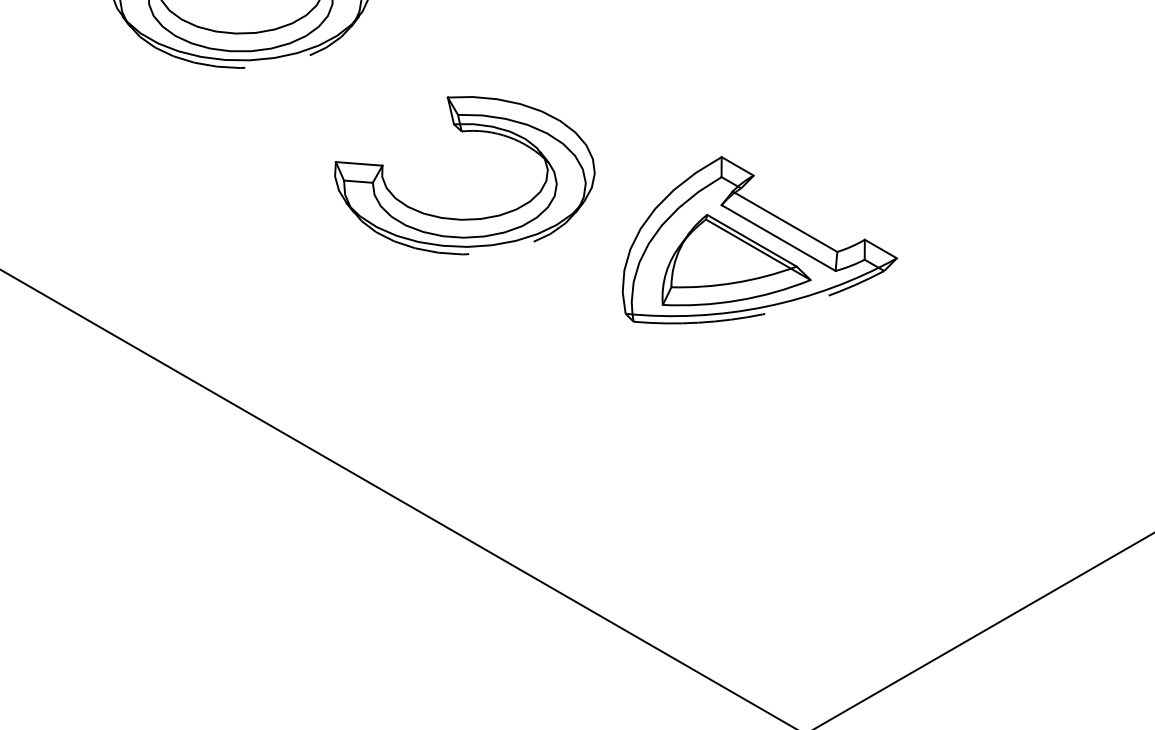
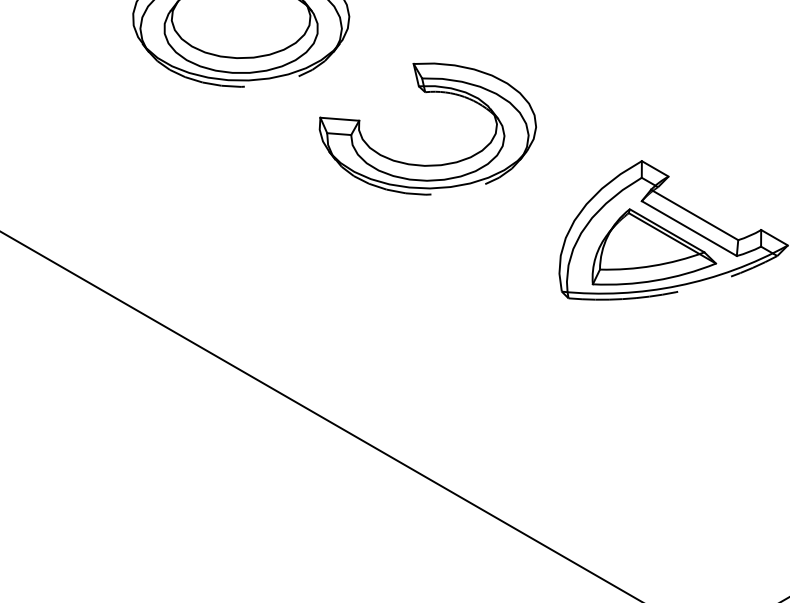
part: (464, 132) -> (427, 93), moved

